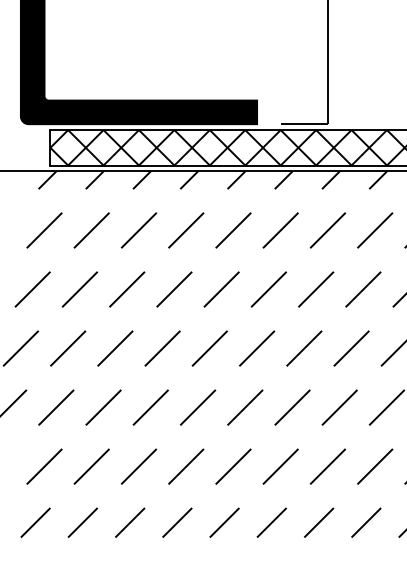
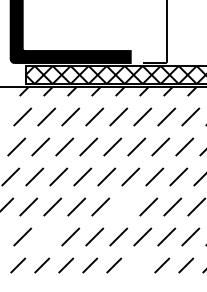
line: (244, 406) -> (124, 206), removed
line: (91, 465) -> (46, 236), removed
line: (272, 522) -> (138, 265), removed

